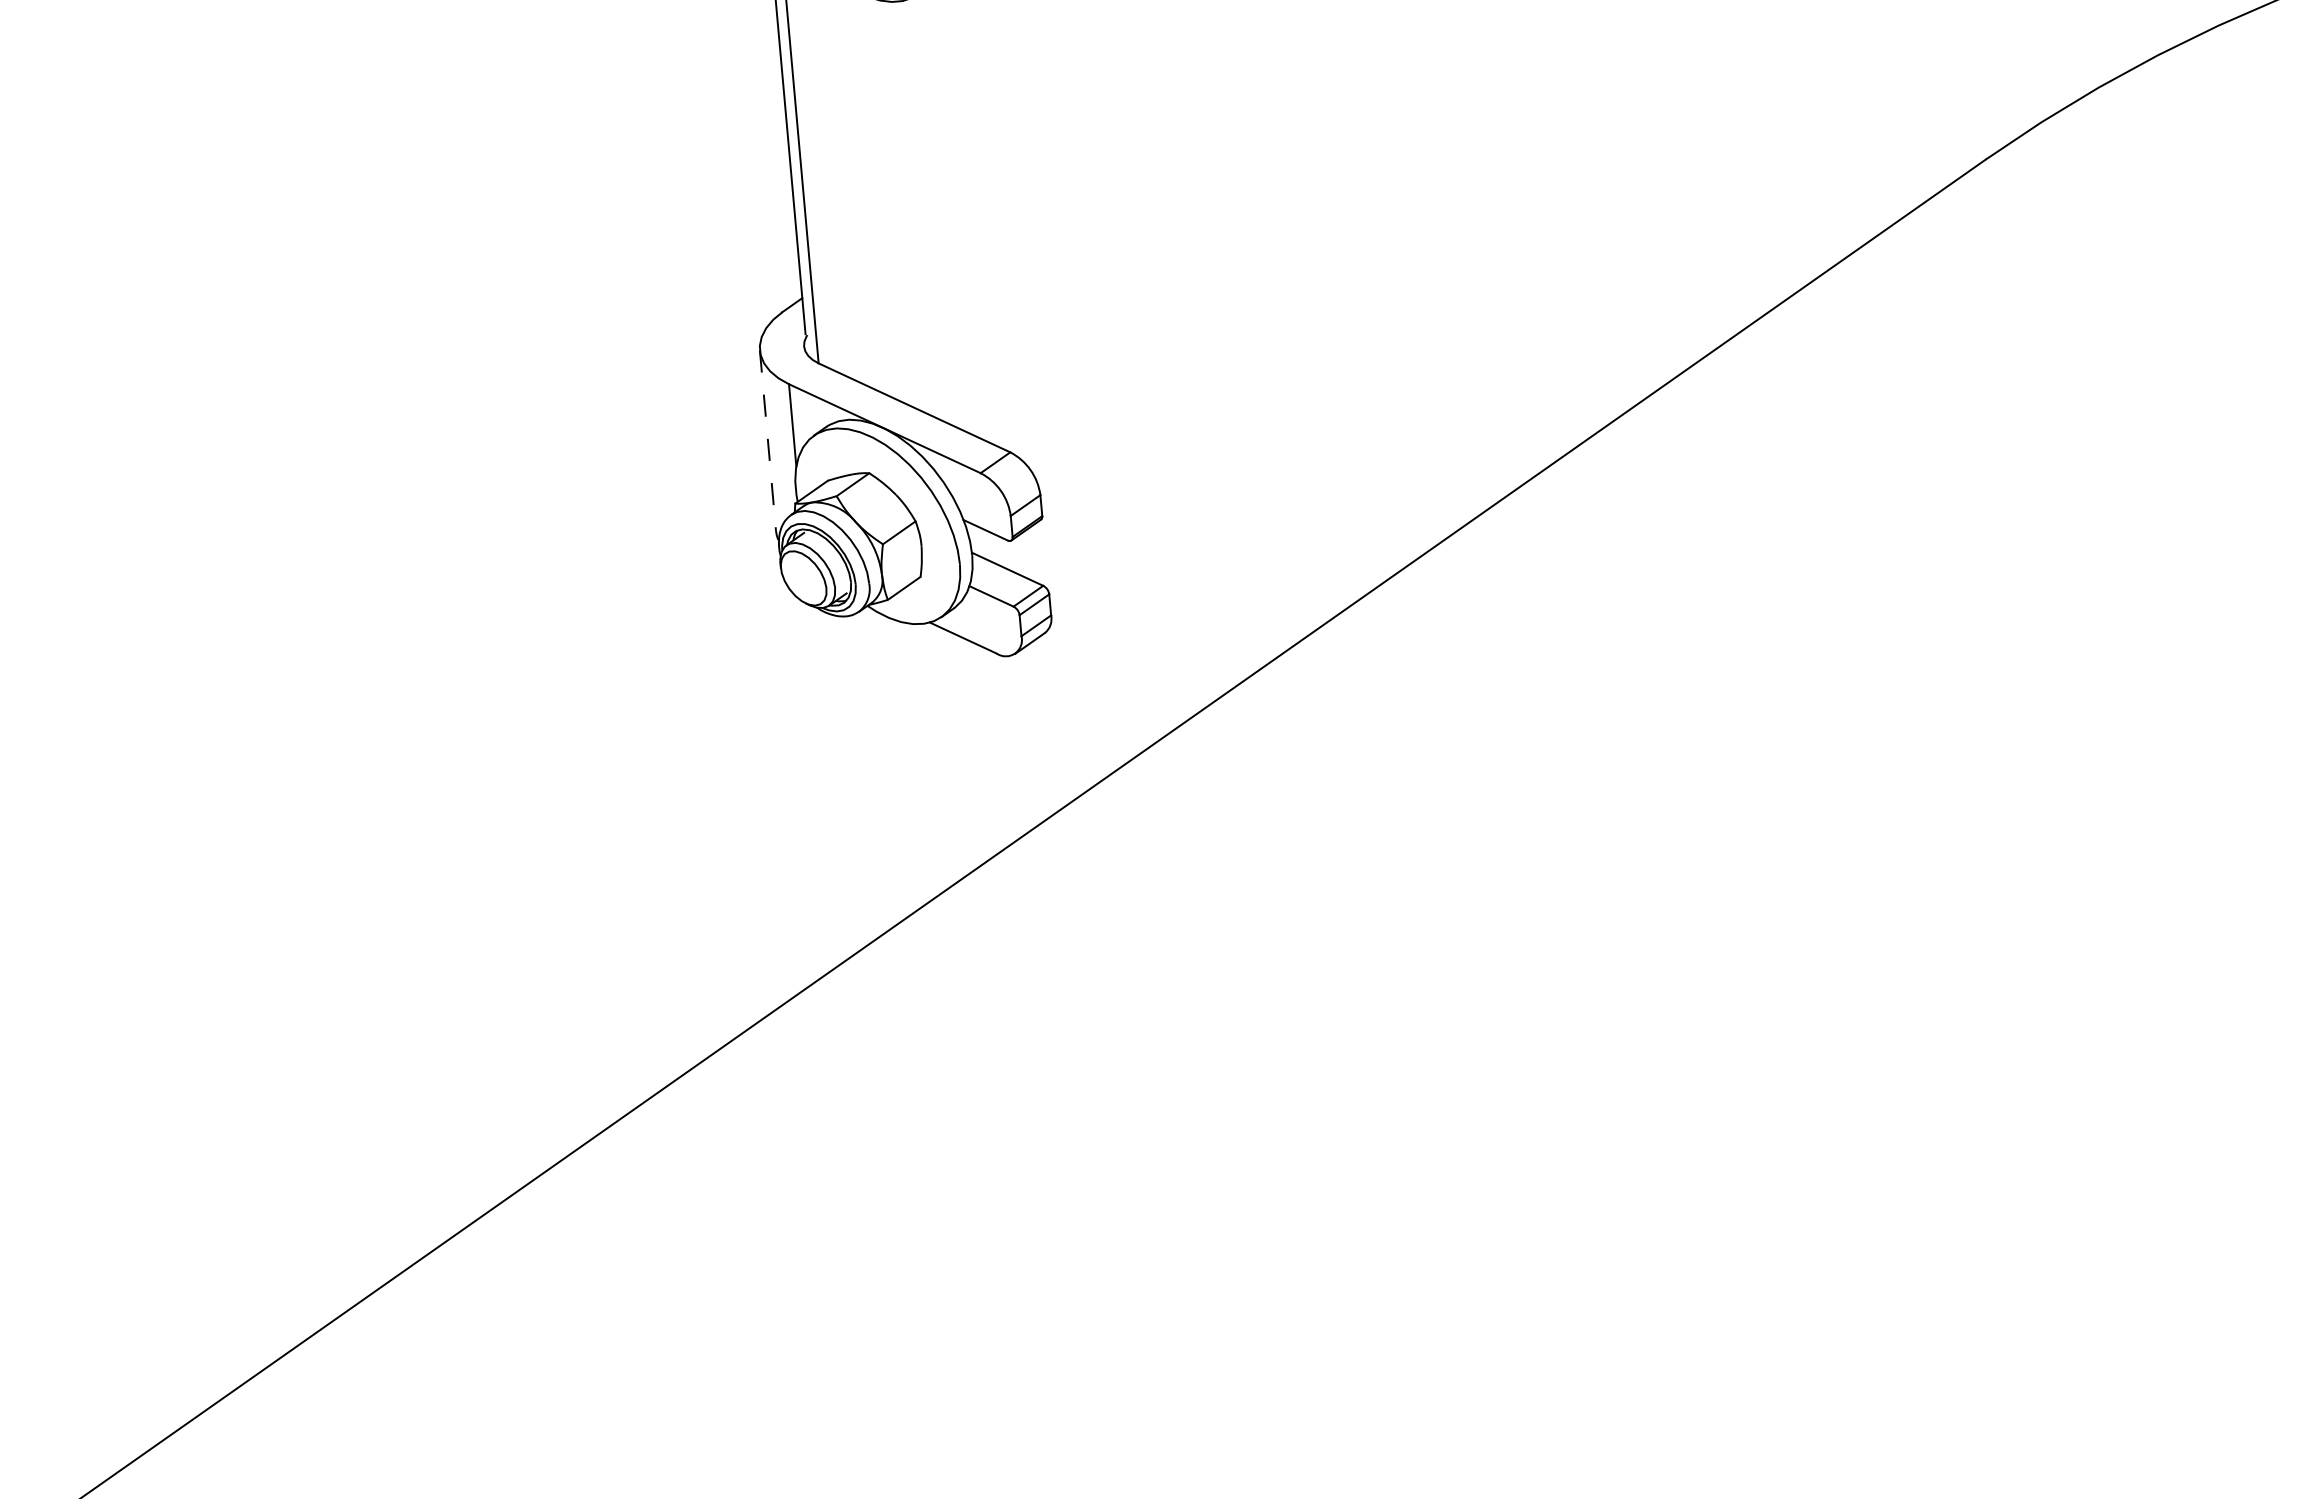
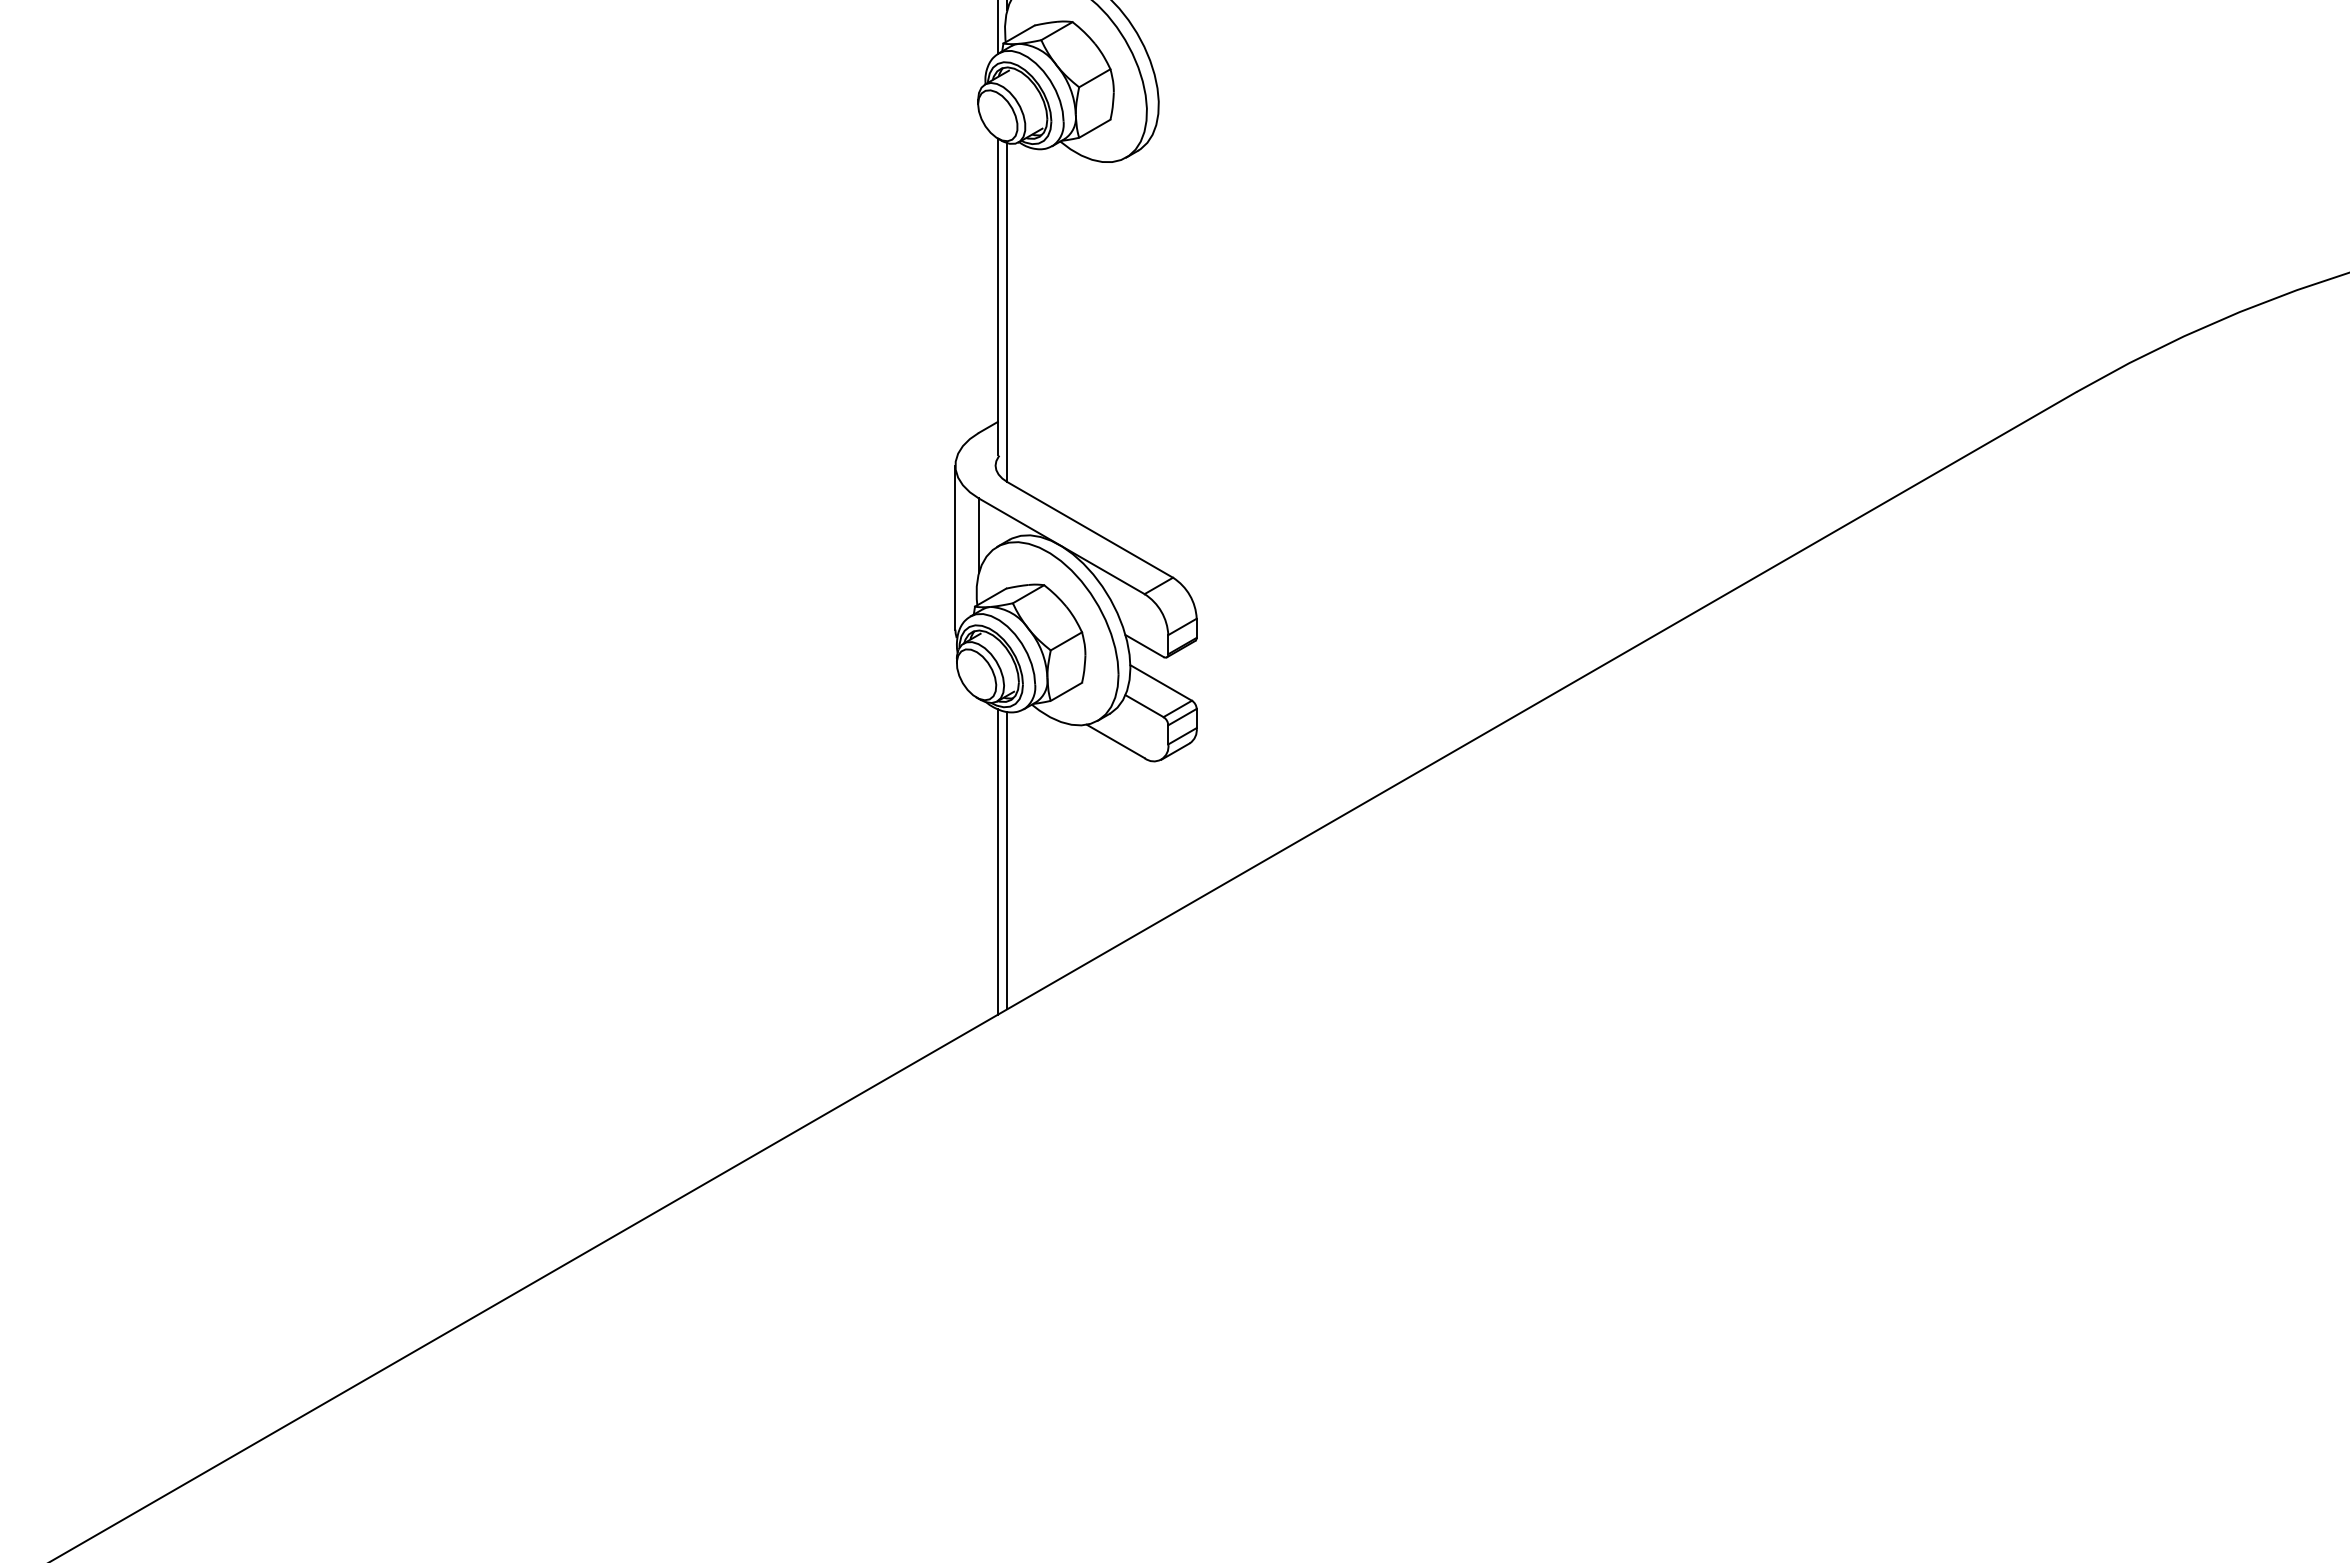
line: (768, 441) -> (955, 548), dashed -> solid
line: (855, 779) -> (1007, 860), added
line: (845, 781) -> (997, 861), added

